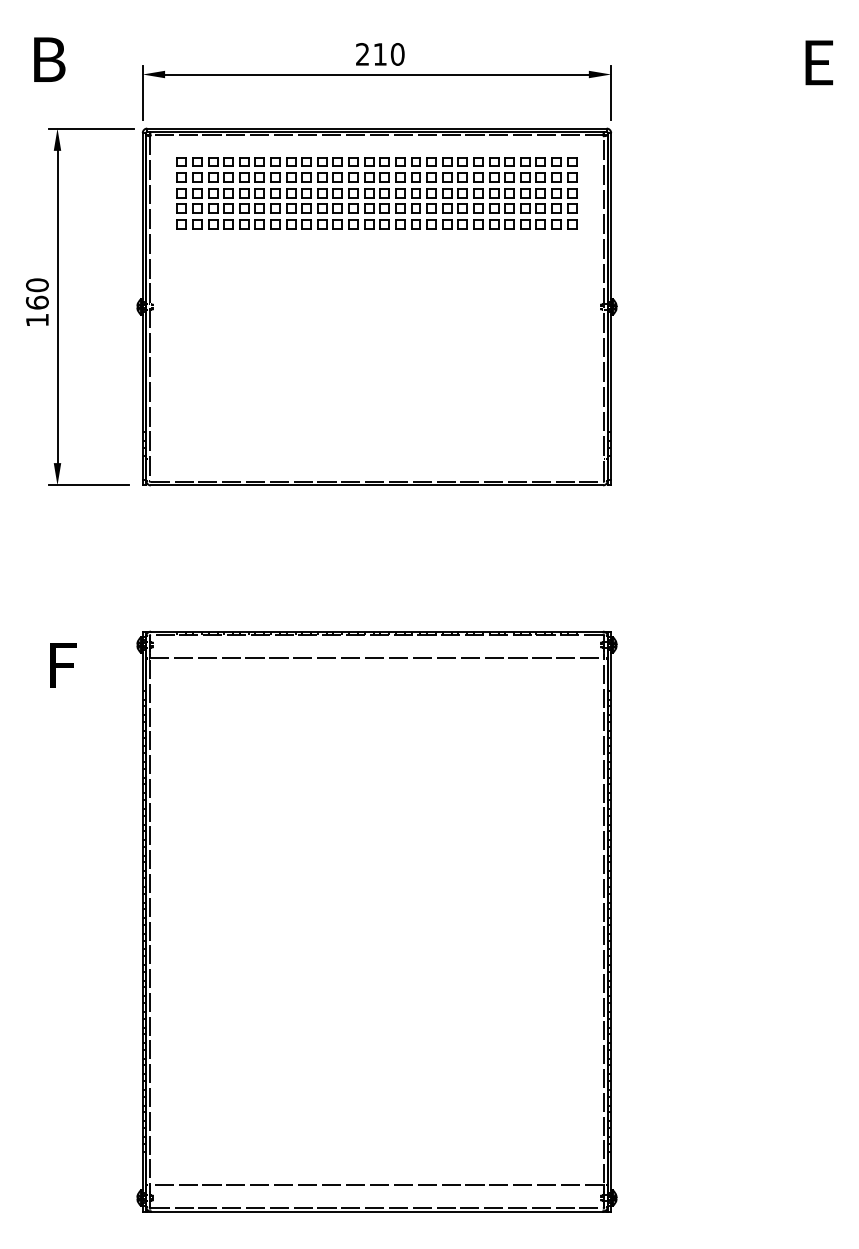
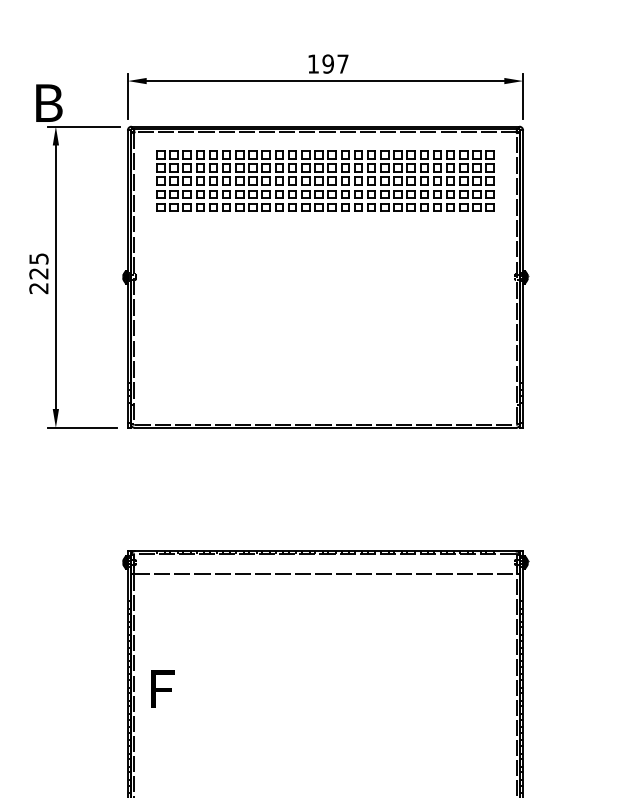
text: (380, 54) -> (328, 64), 210 -> 197
text: (49, 59) -> (49, 102), moved
text: (36, 302) -> (38, 273), 160 -> 225
text: (63, 665) -> (163, 689), moved

